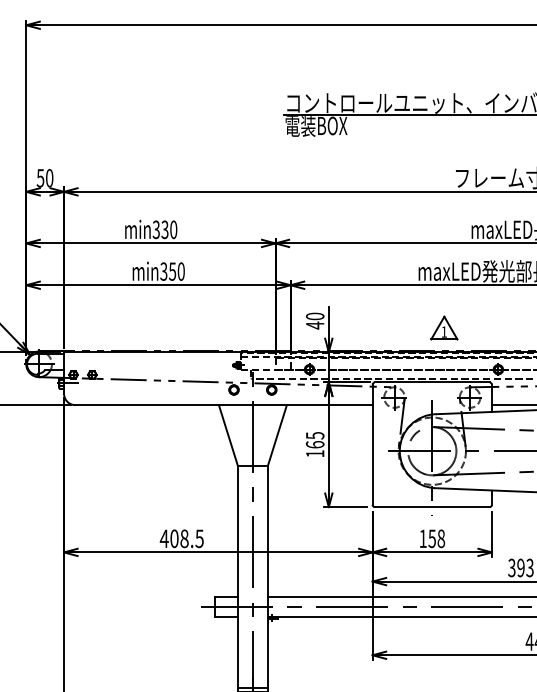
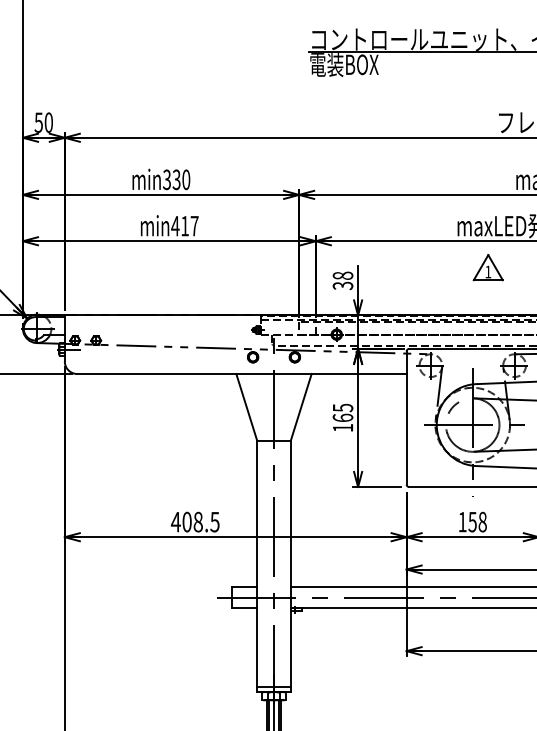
text: (172, 271) -> (184, 226), min350 -> min417
text: (314, 320) -> (342, 280), 40 -> 38
part: (444, 327) -> (488, 266), moved

